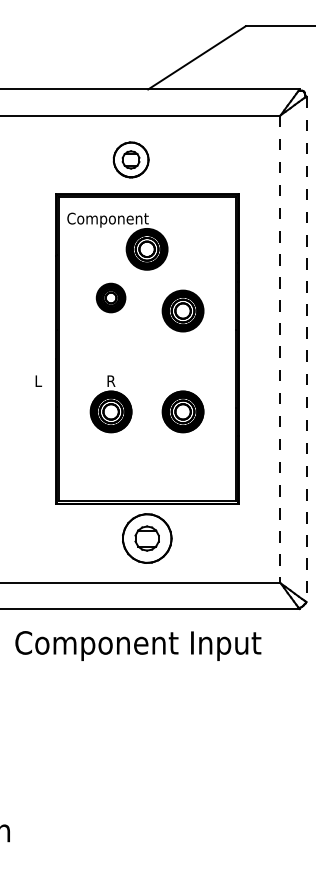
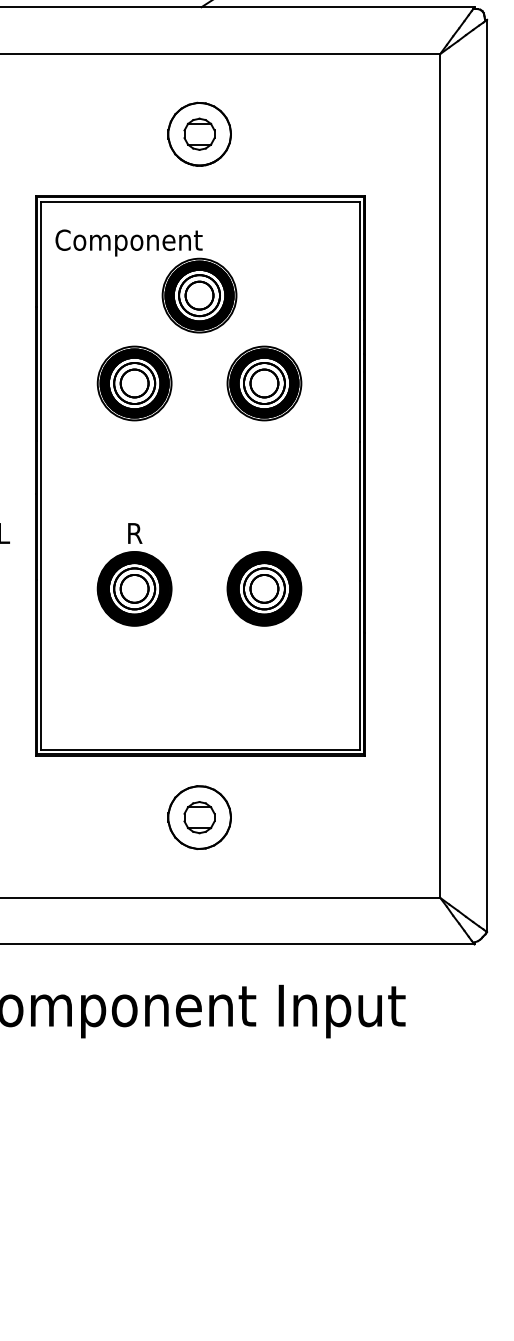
part: (130, 159) -> (198, 133), moved
part: (110, 297) -> (133, 382), size x1.43
part: (182, 310) -> (263, 382), moved
line: (280, 349) -> (440, 476), dashed -> solid
line: (306, 349) -> (487, 476), dashed -> solid
part: (146, 538) -> (198, 817), size x0.71

